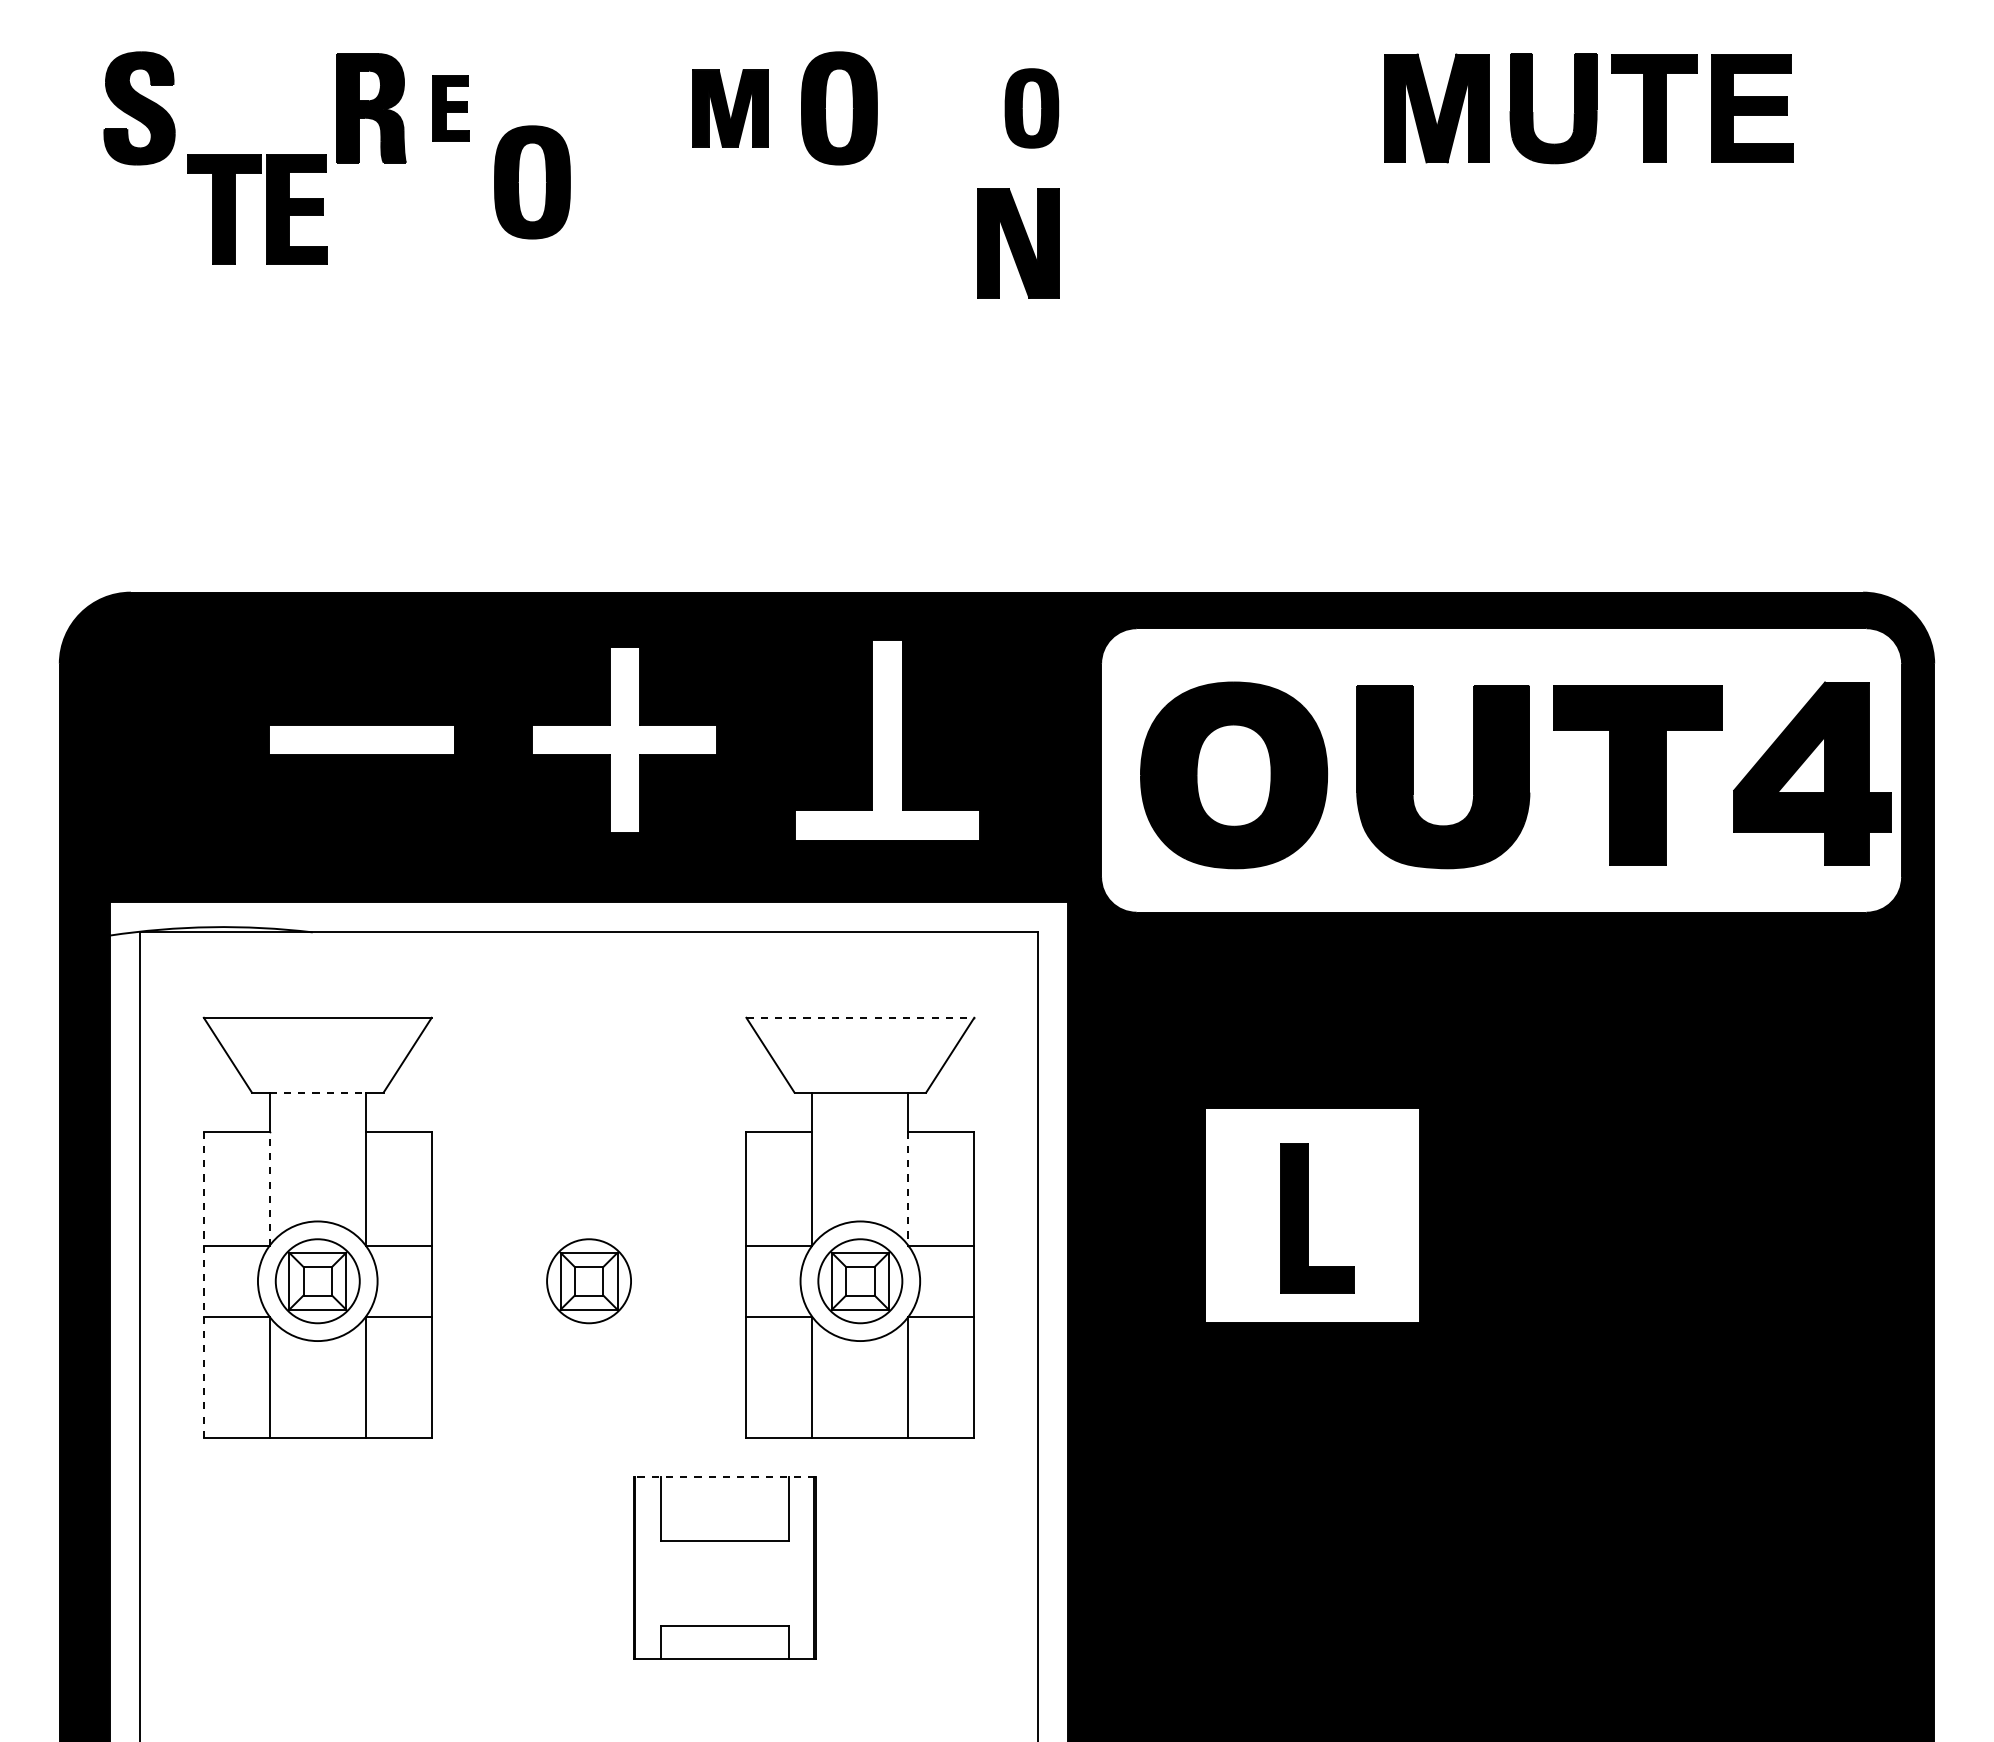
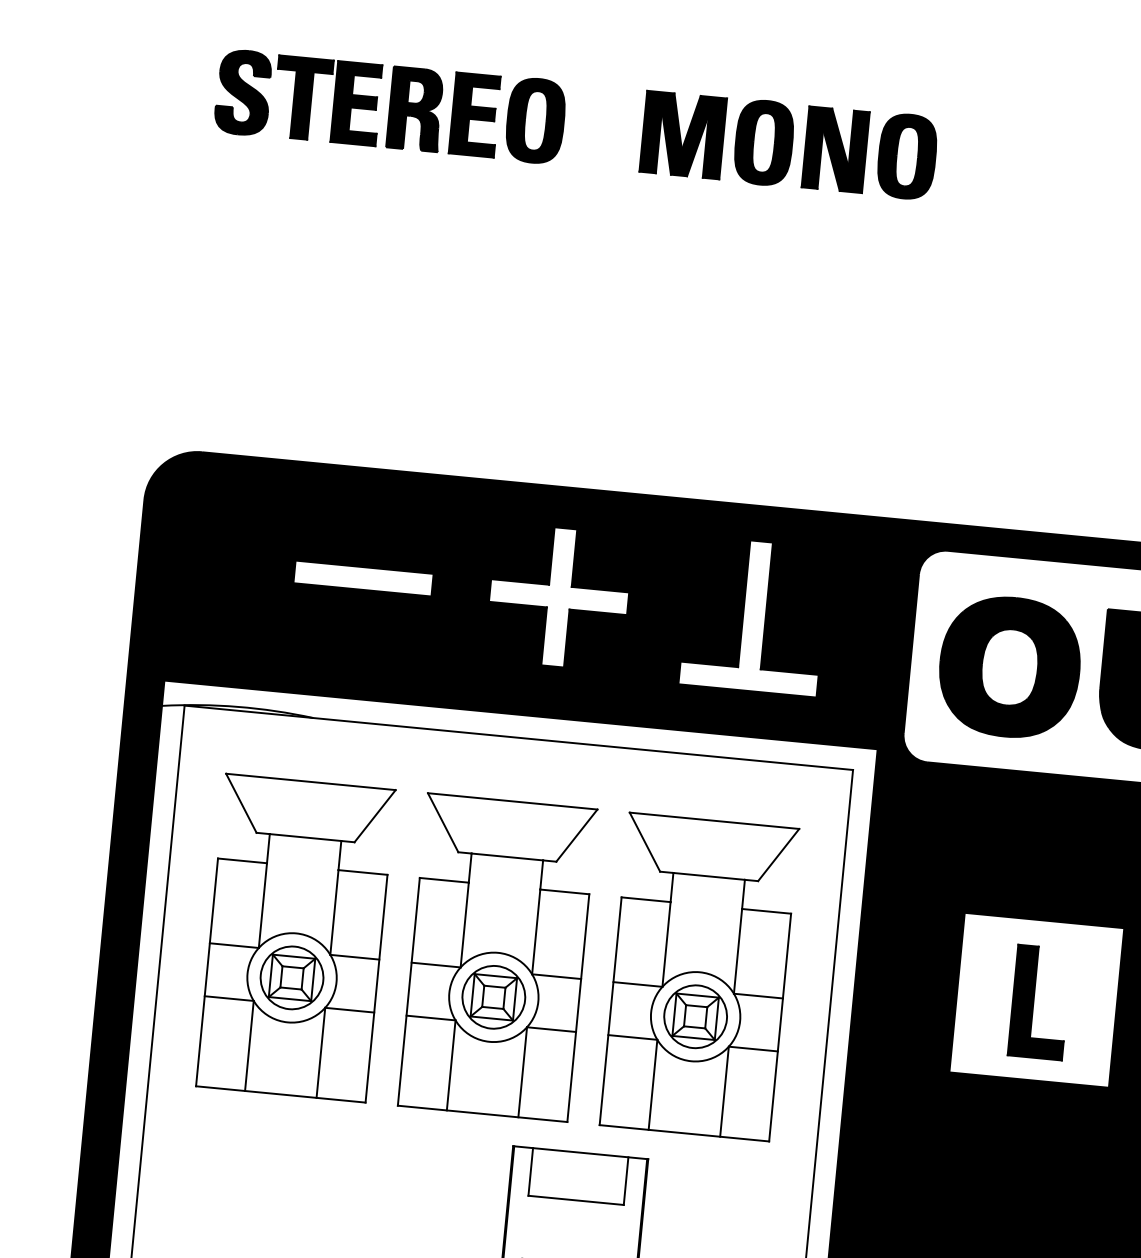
part: (450, 108) -> (474, 115), size x1.67
part: (730, 108) -> (683, 135), size x1.43
part: (1031, 108) -> (906, 156), size x1.43
part: (532, 182) -> (535, 120), moved
part: (266, 209) -> (334, 101), moved
part: (1018, 243) -> (835, 149), moved
line: (860, 1017) -> (714, 820), dashed -> solid
line: (318, 1092) -> (306, 837), dashed -> solid
line: (269, 1188) -> (262, 905), dashed -> solid
line: (908, 1188) -> (738, 951), dashed -> solid
part: (588, 1227) -> (497, 957), added
line: (203, 1284) -> (206, 972), dashed -> solid
line: (724, 1477) -> (580, 1153), dashed -> solid

